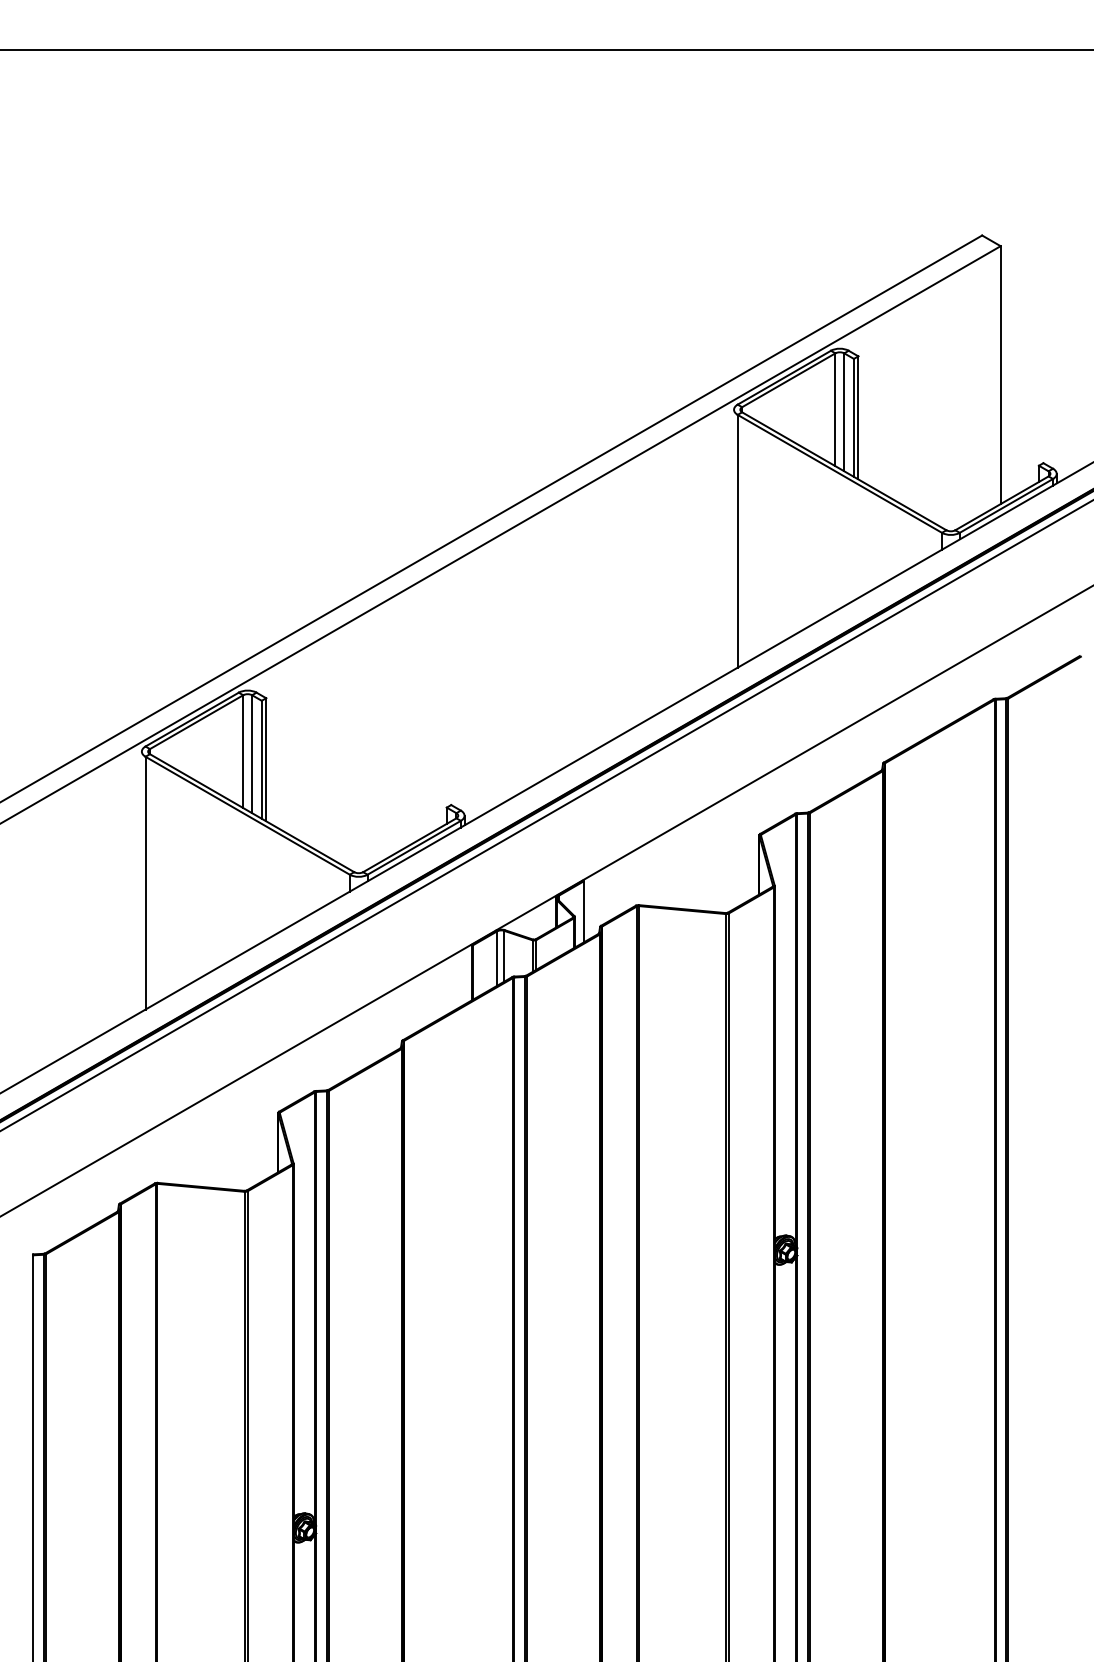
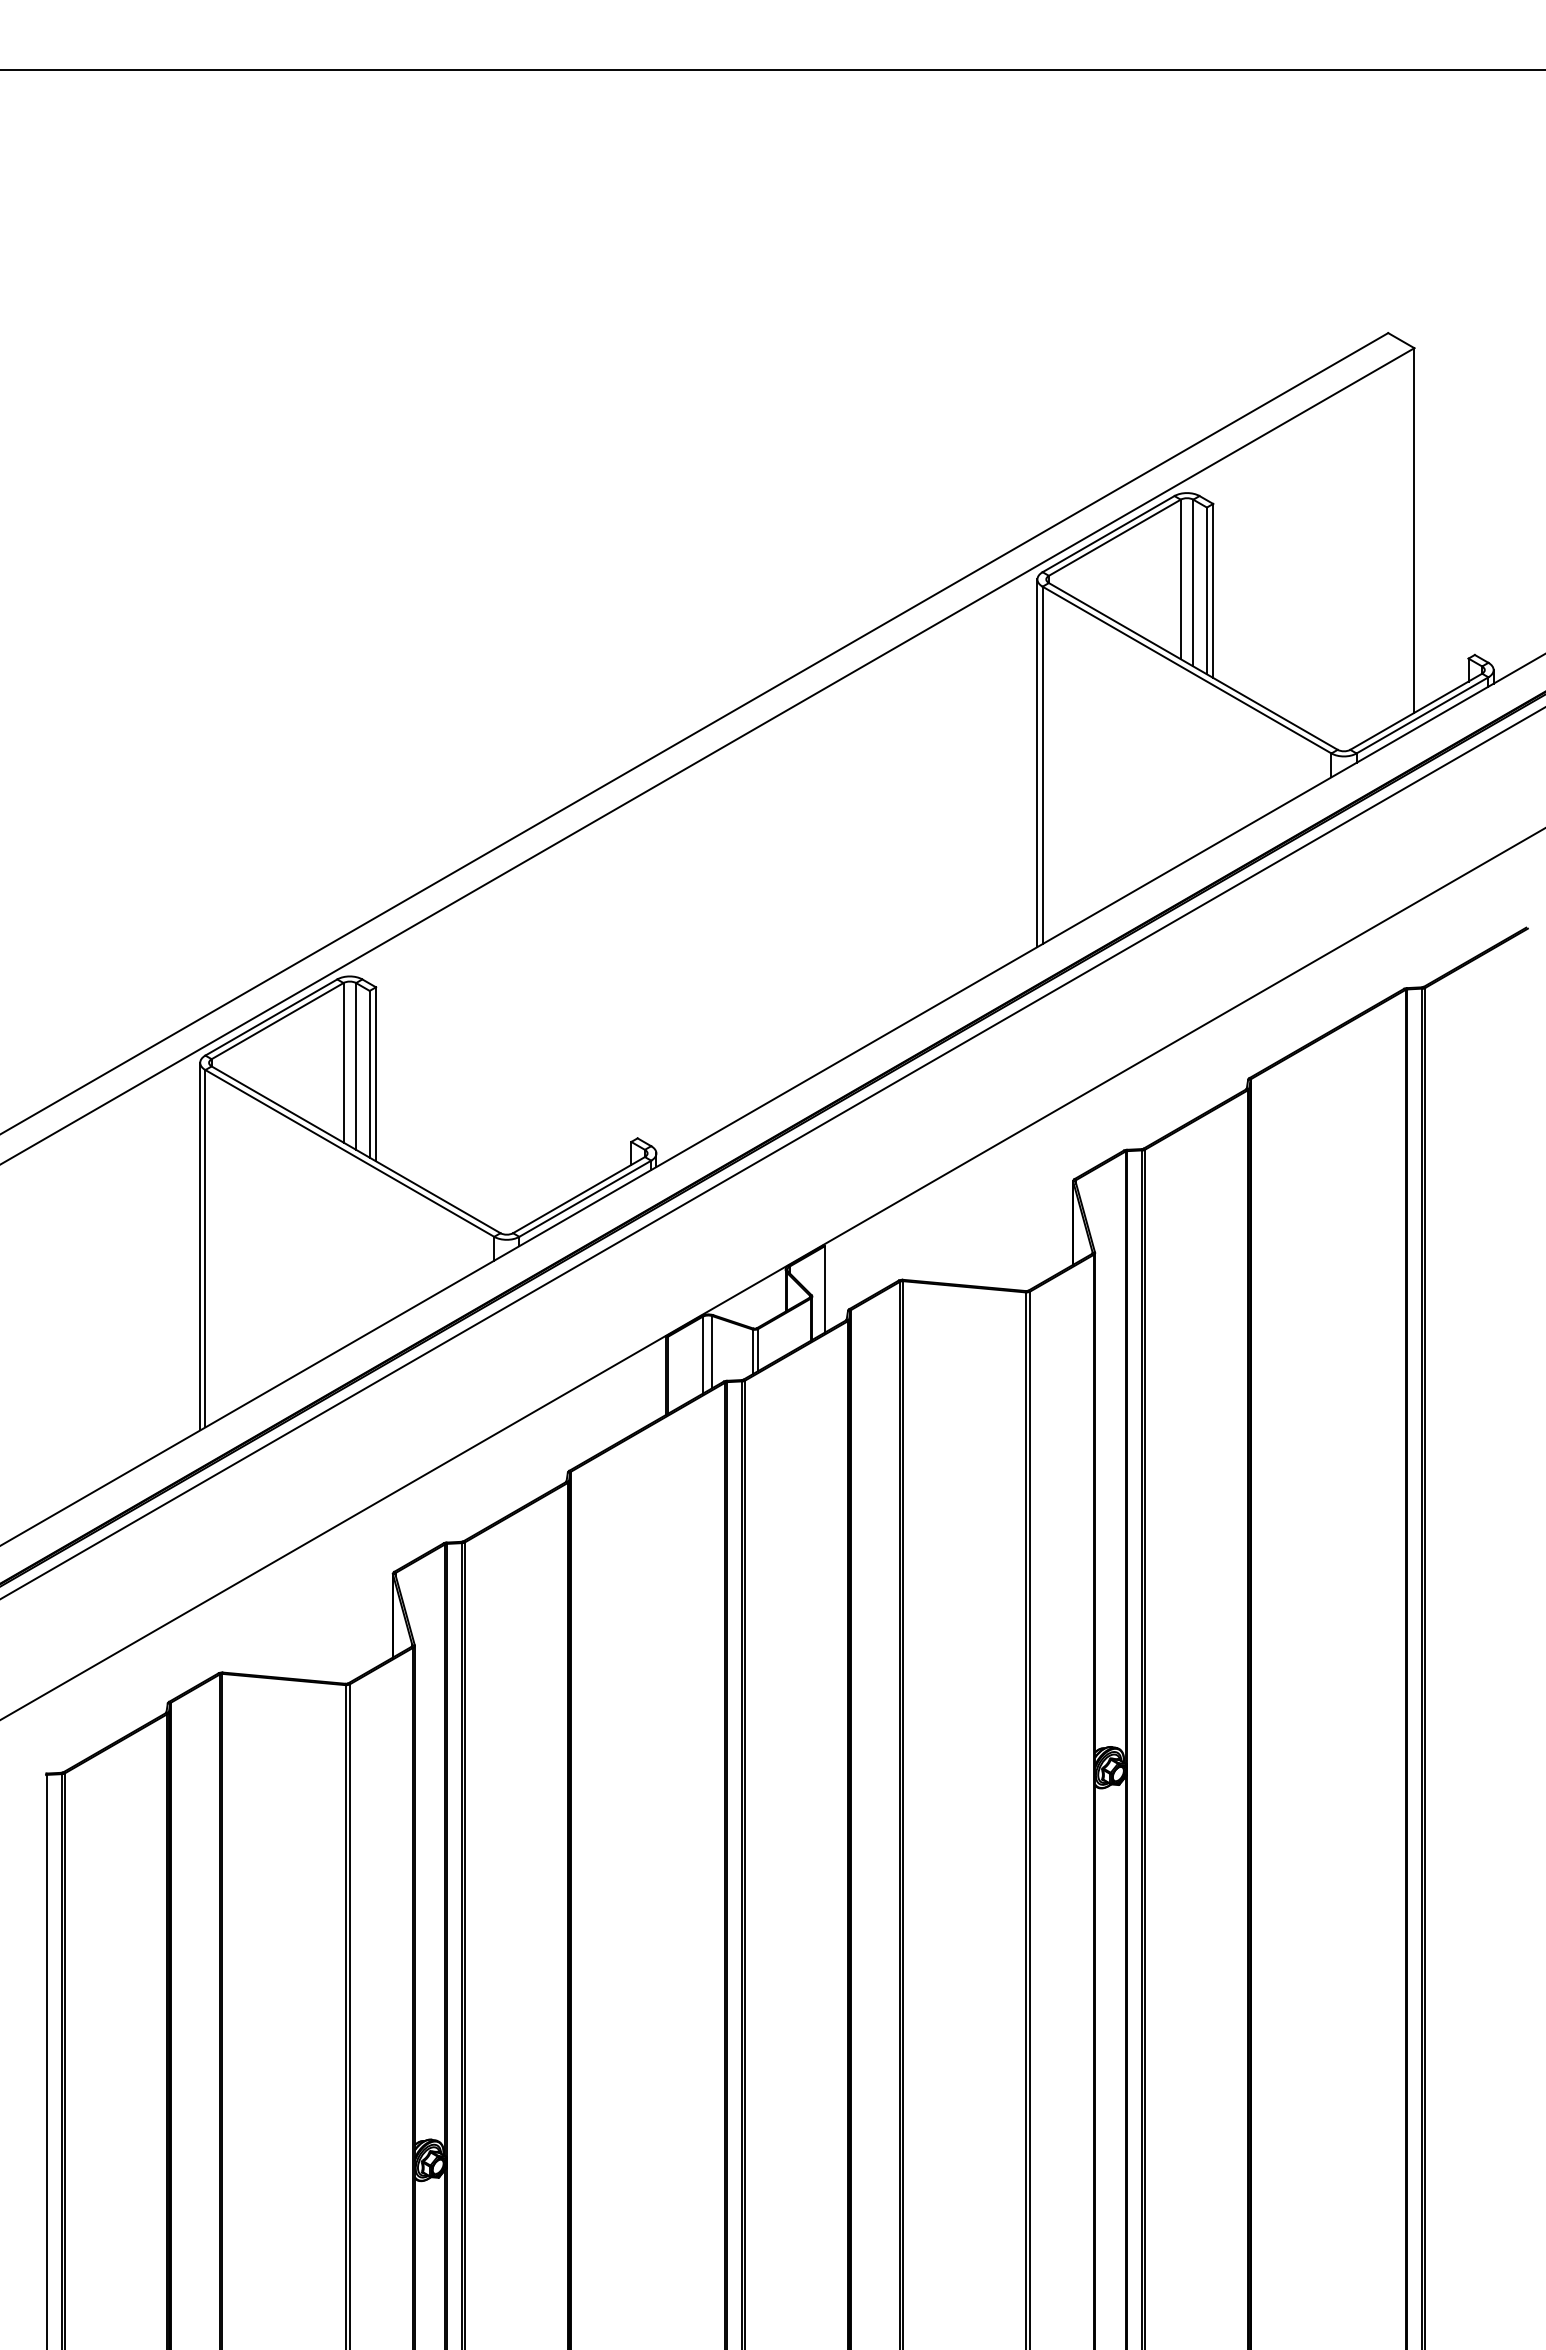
line: (734, 539) -> (1037, 763), added
line: (142, 881) -> (200, 1246), added

